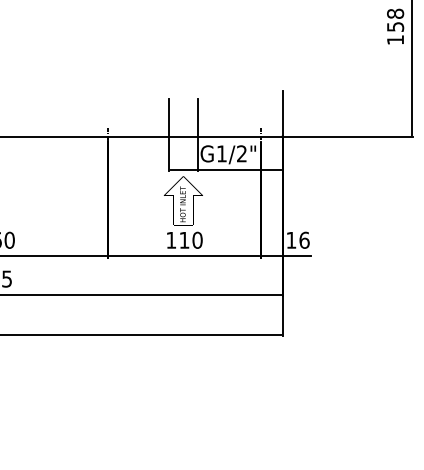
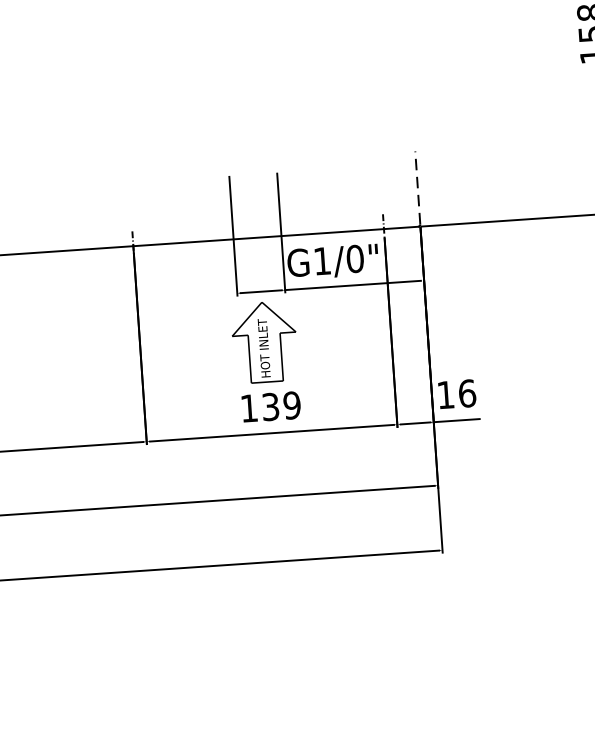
line: (282, 112) -> (416, 186), solid -> dashed
text: (241, 153) -> (354, 258), G1/2" -> G1/0"
text: (190, 239) -> (280, 404), 110 -> 139

